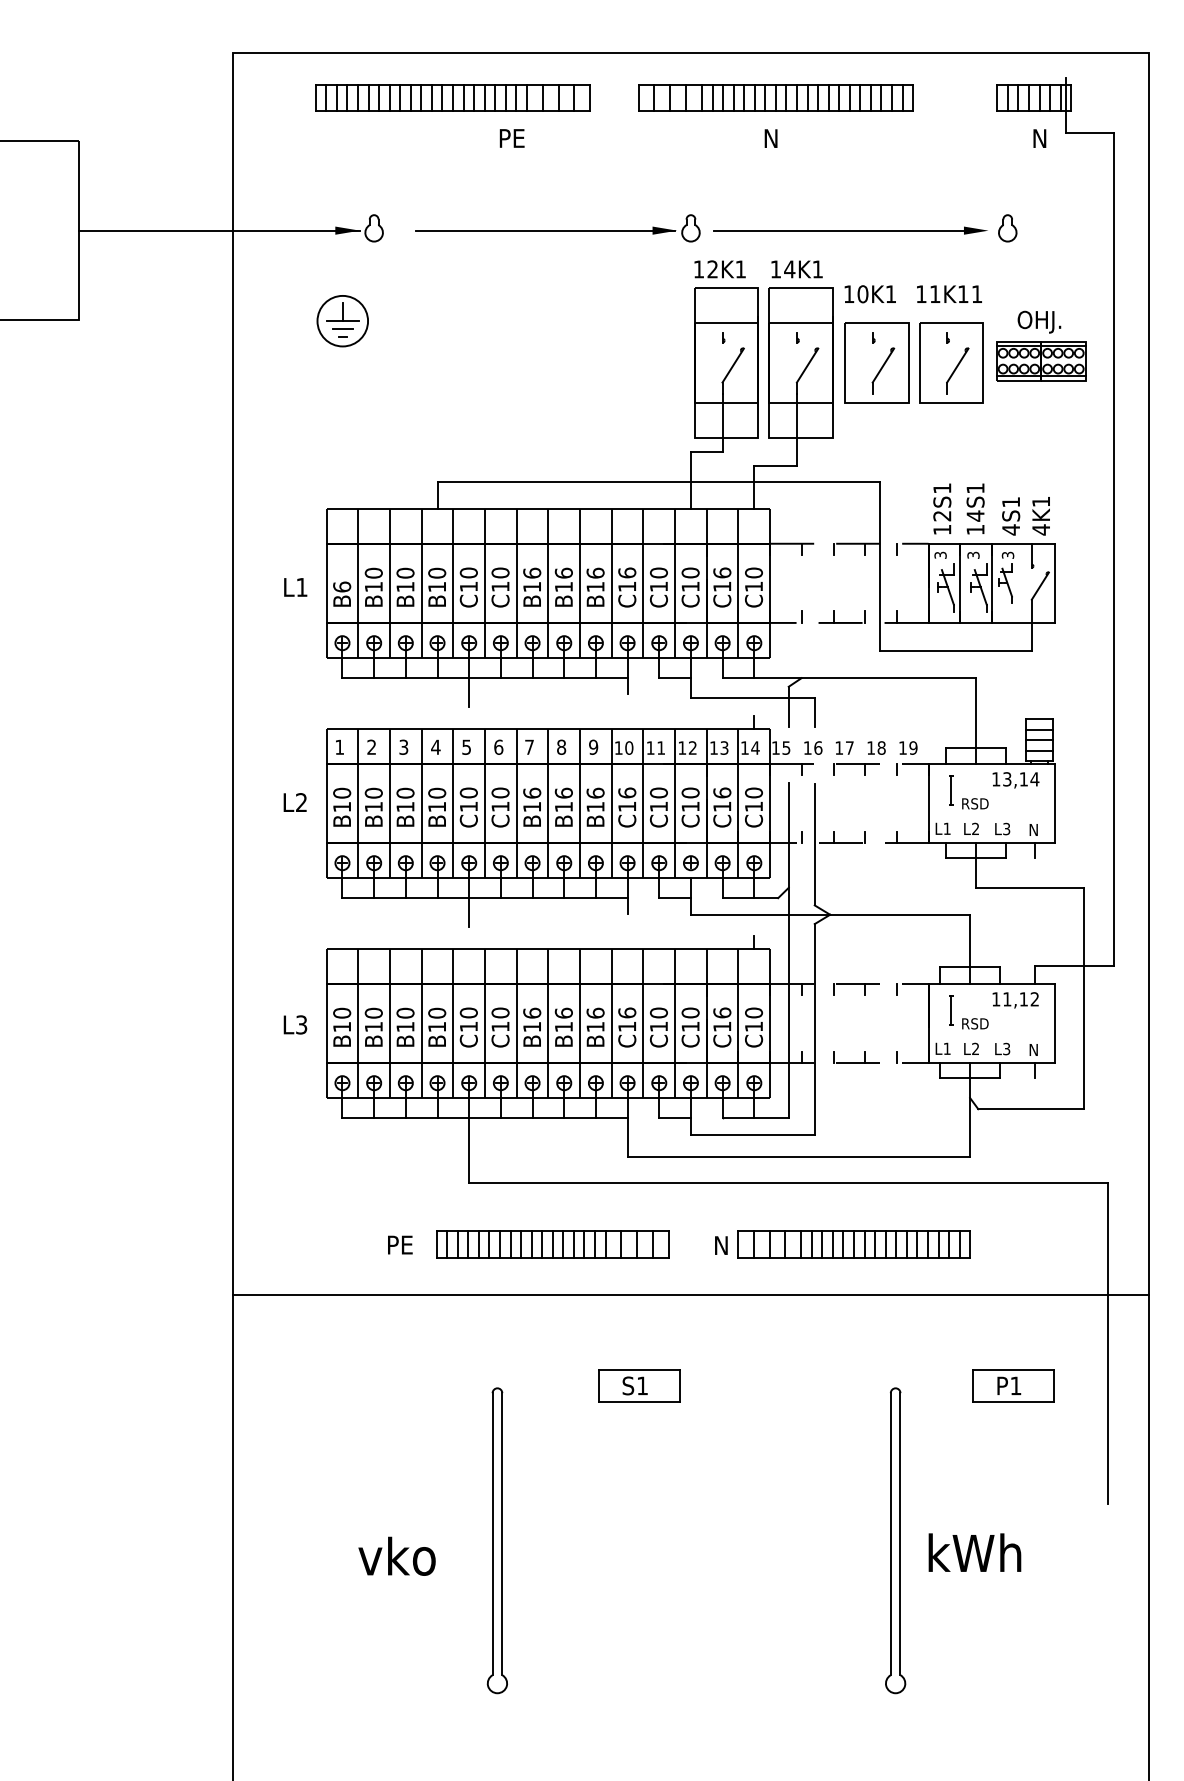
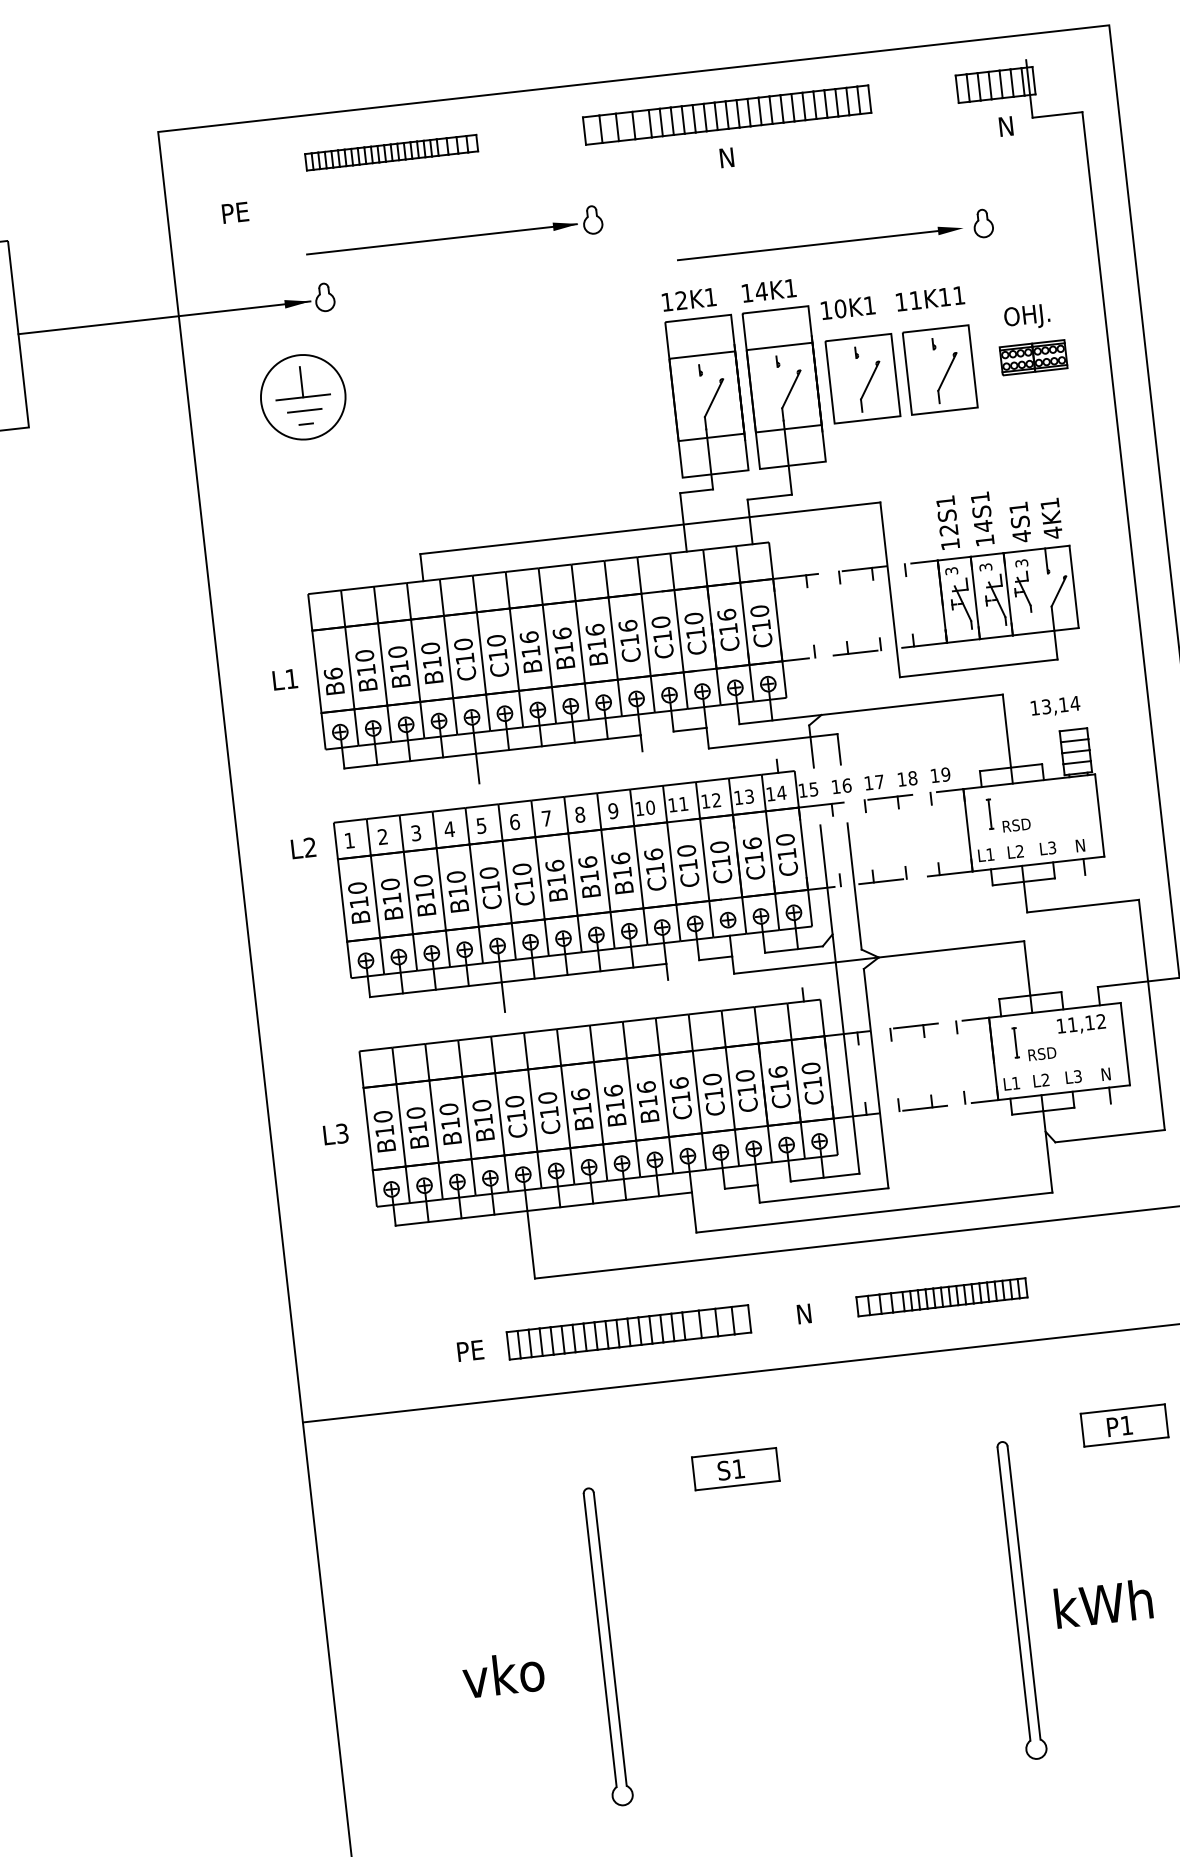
part: (452, 97) -> (391, 152), size x0.6
text: (511, 138) -> (234, 212), moved
part: (557, 228) -> (454, 235), moved
part: (342, 321) -> (302, 397), size x1.6
part: (1041, 361) -> (1033, 357), size x0.7
text: (1015, 780) -> (1055, 707), moved
text: (294, 802) -> (302, 848), moved
part: (853, 1244) -> (941, 1297), size x0.7

